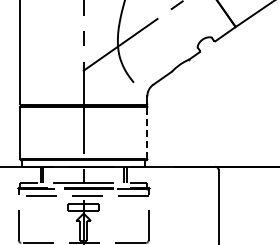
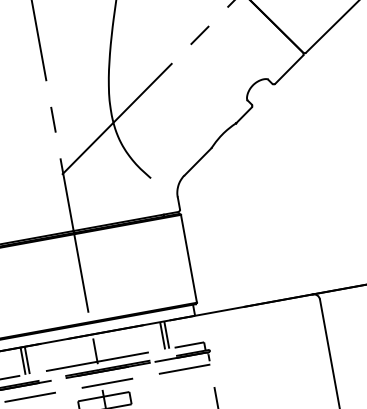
line: (147, 132) -> (188, 257), dashed -> solid

